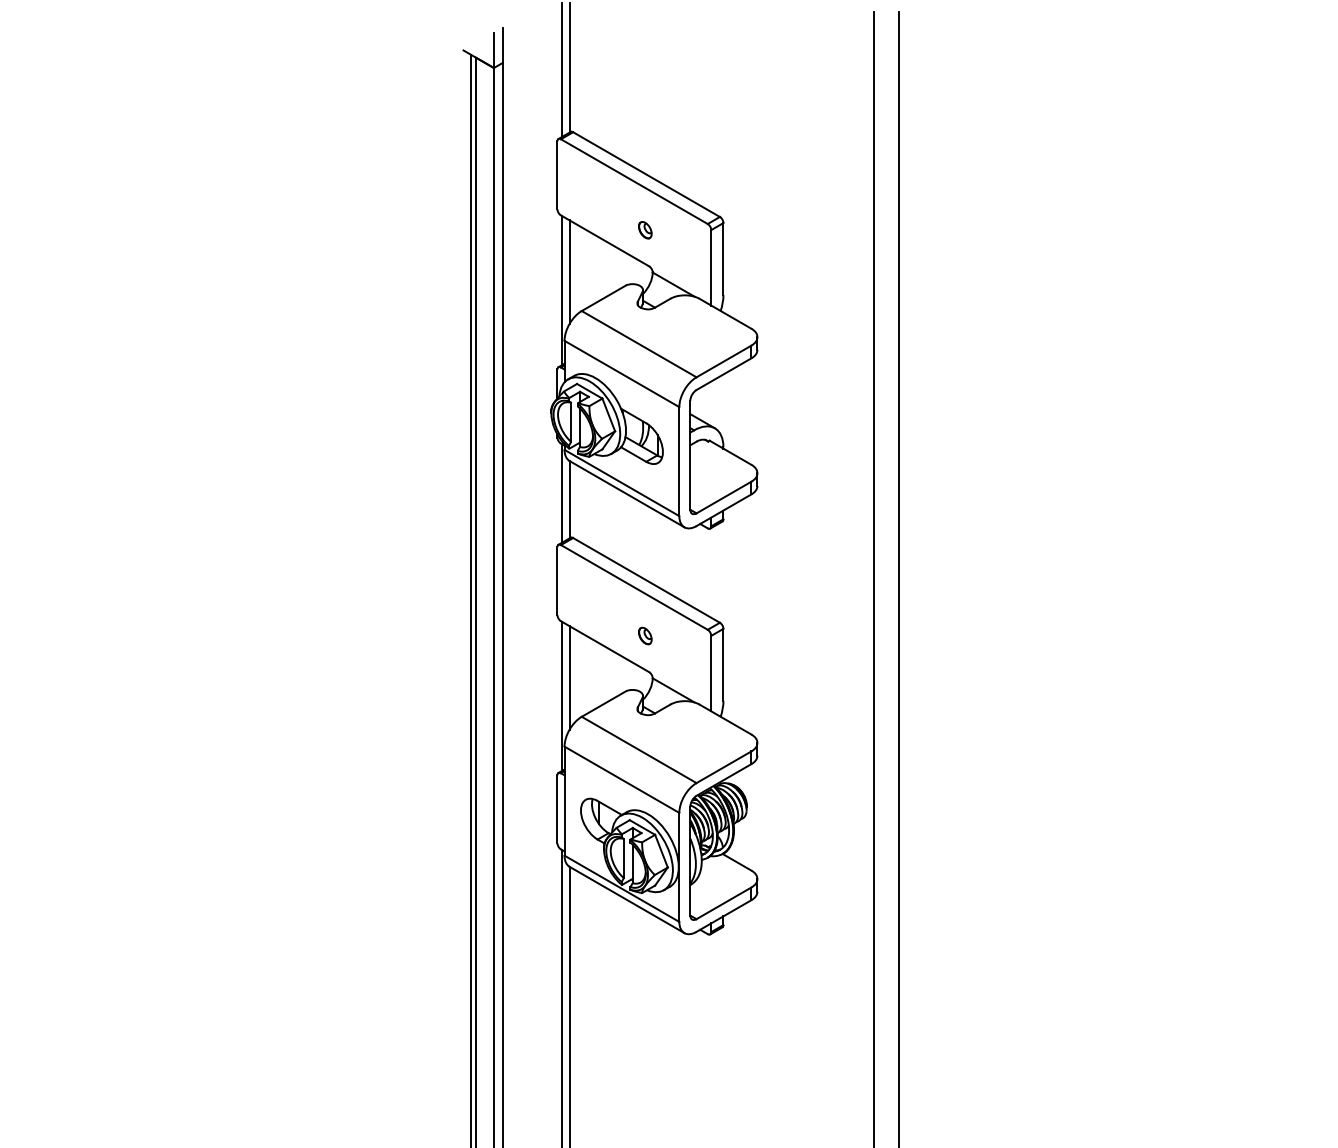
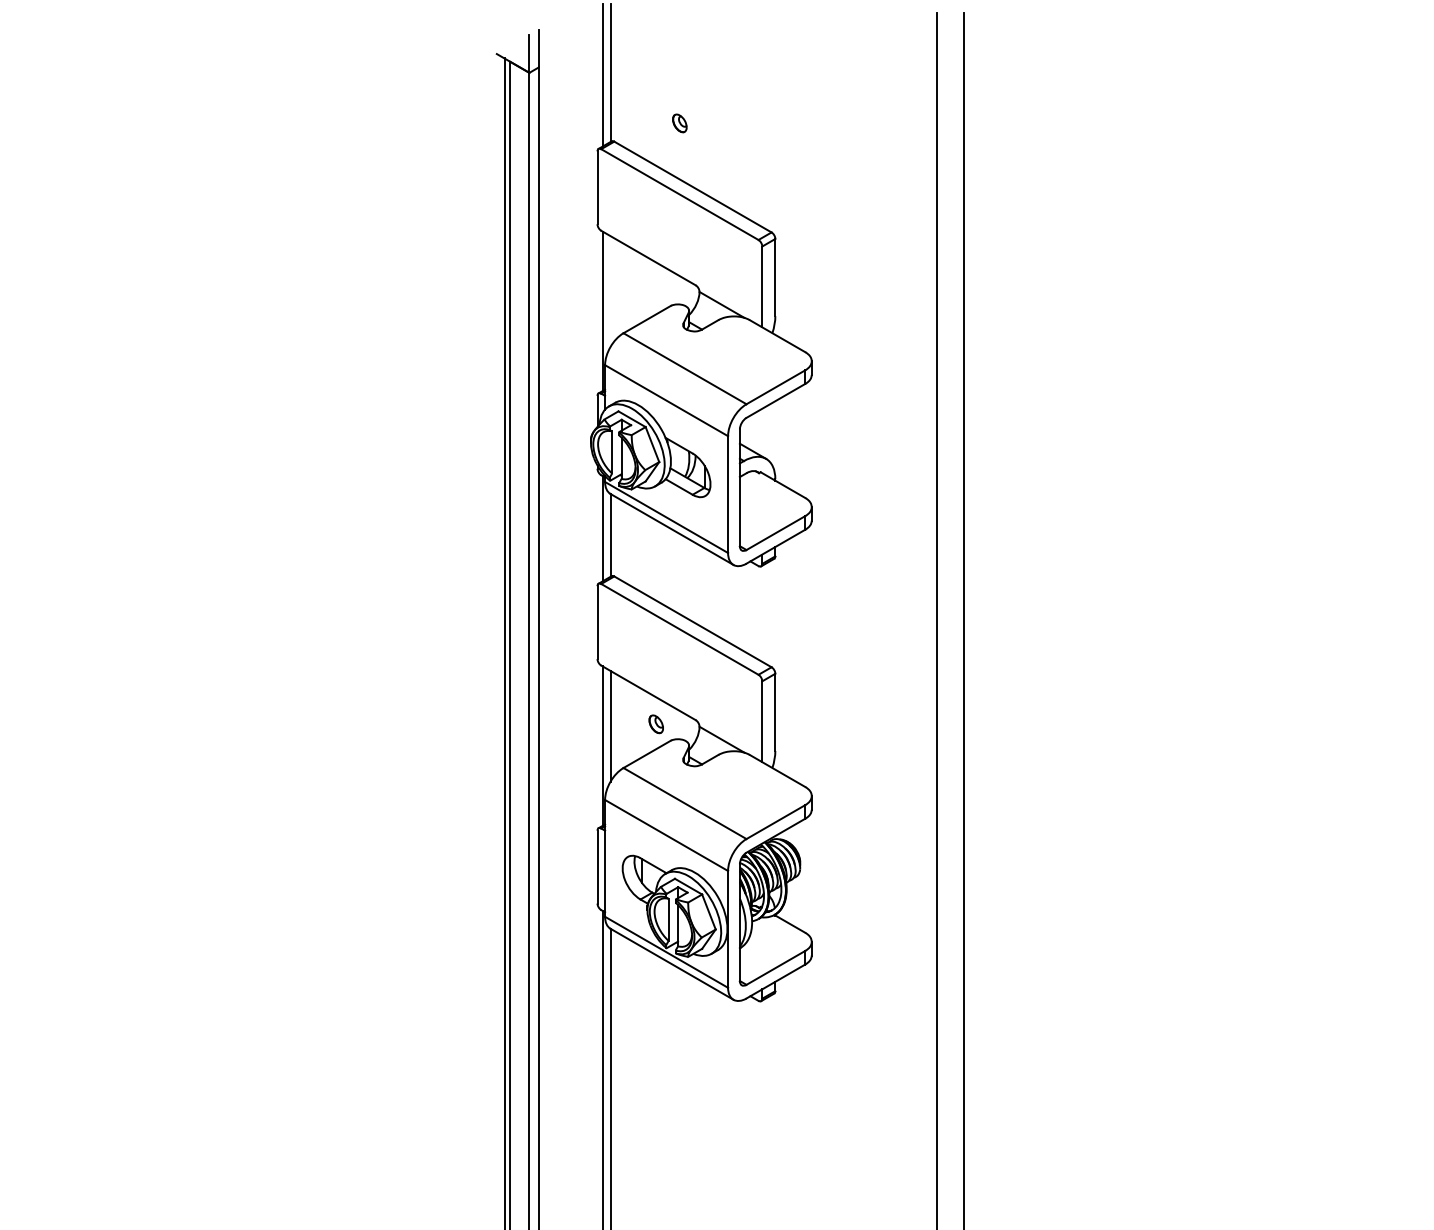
part: (645, 230) -> (680, 123), moved
line: (569, 271) -> (610, 290), removed
part: (645, 635) -> (656, 723), moved

